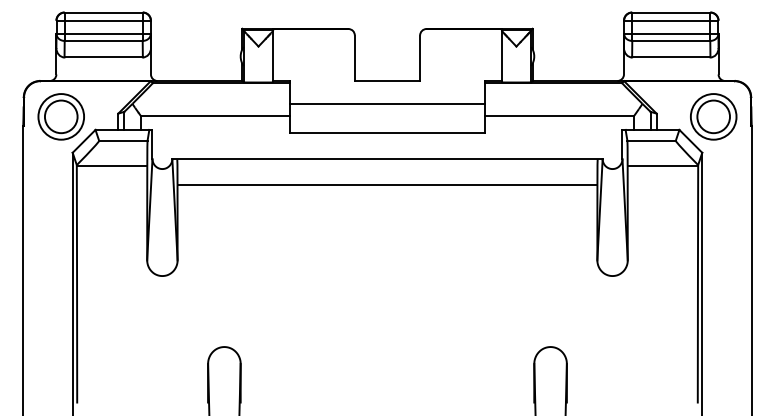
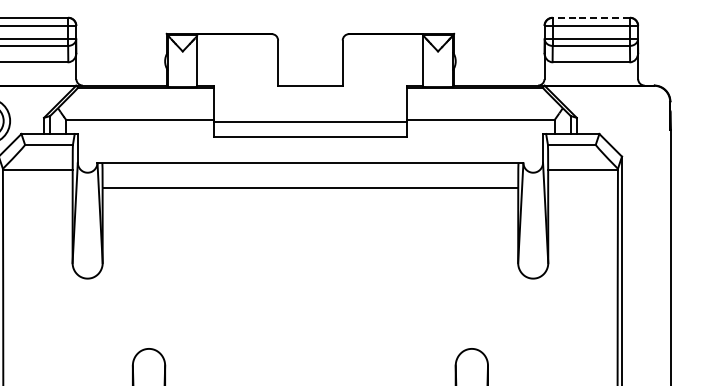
line: (671, 12) -> (591, 17), solid -> dashed
line: (387, 103) -> (310, 121), moved
part: (713, 116) -> (633, 120), removed

